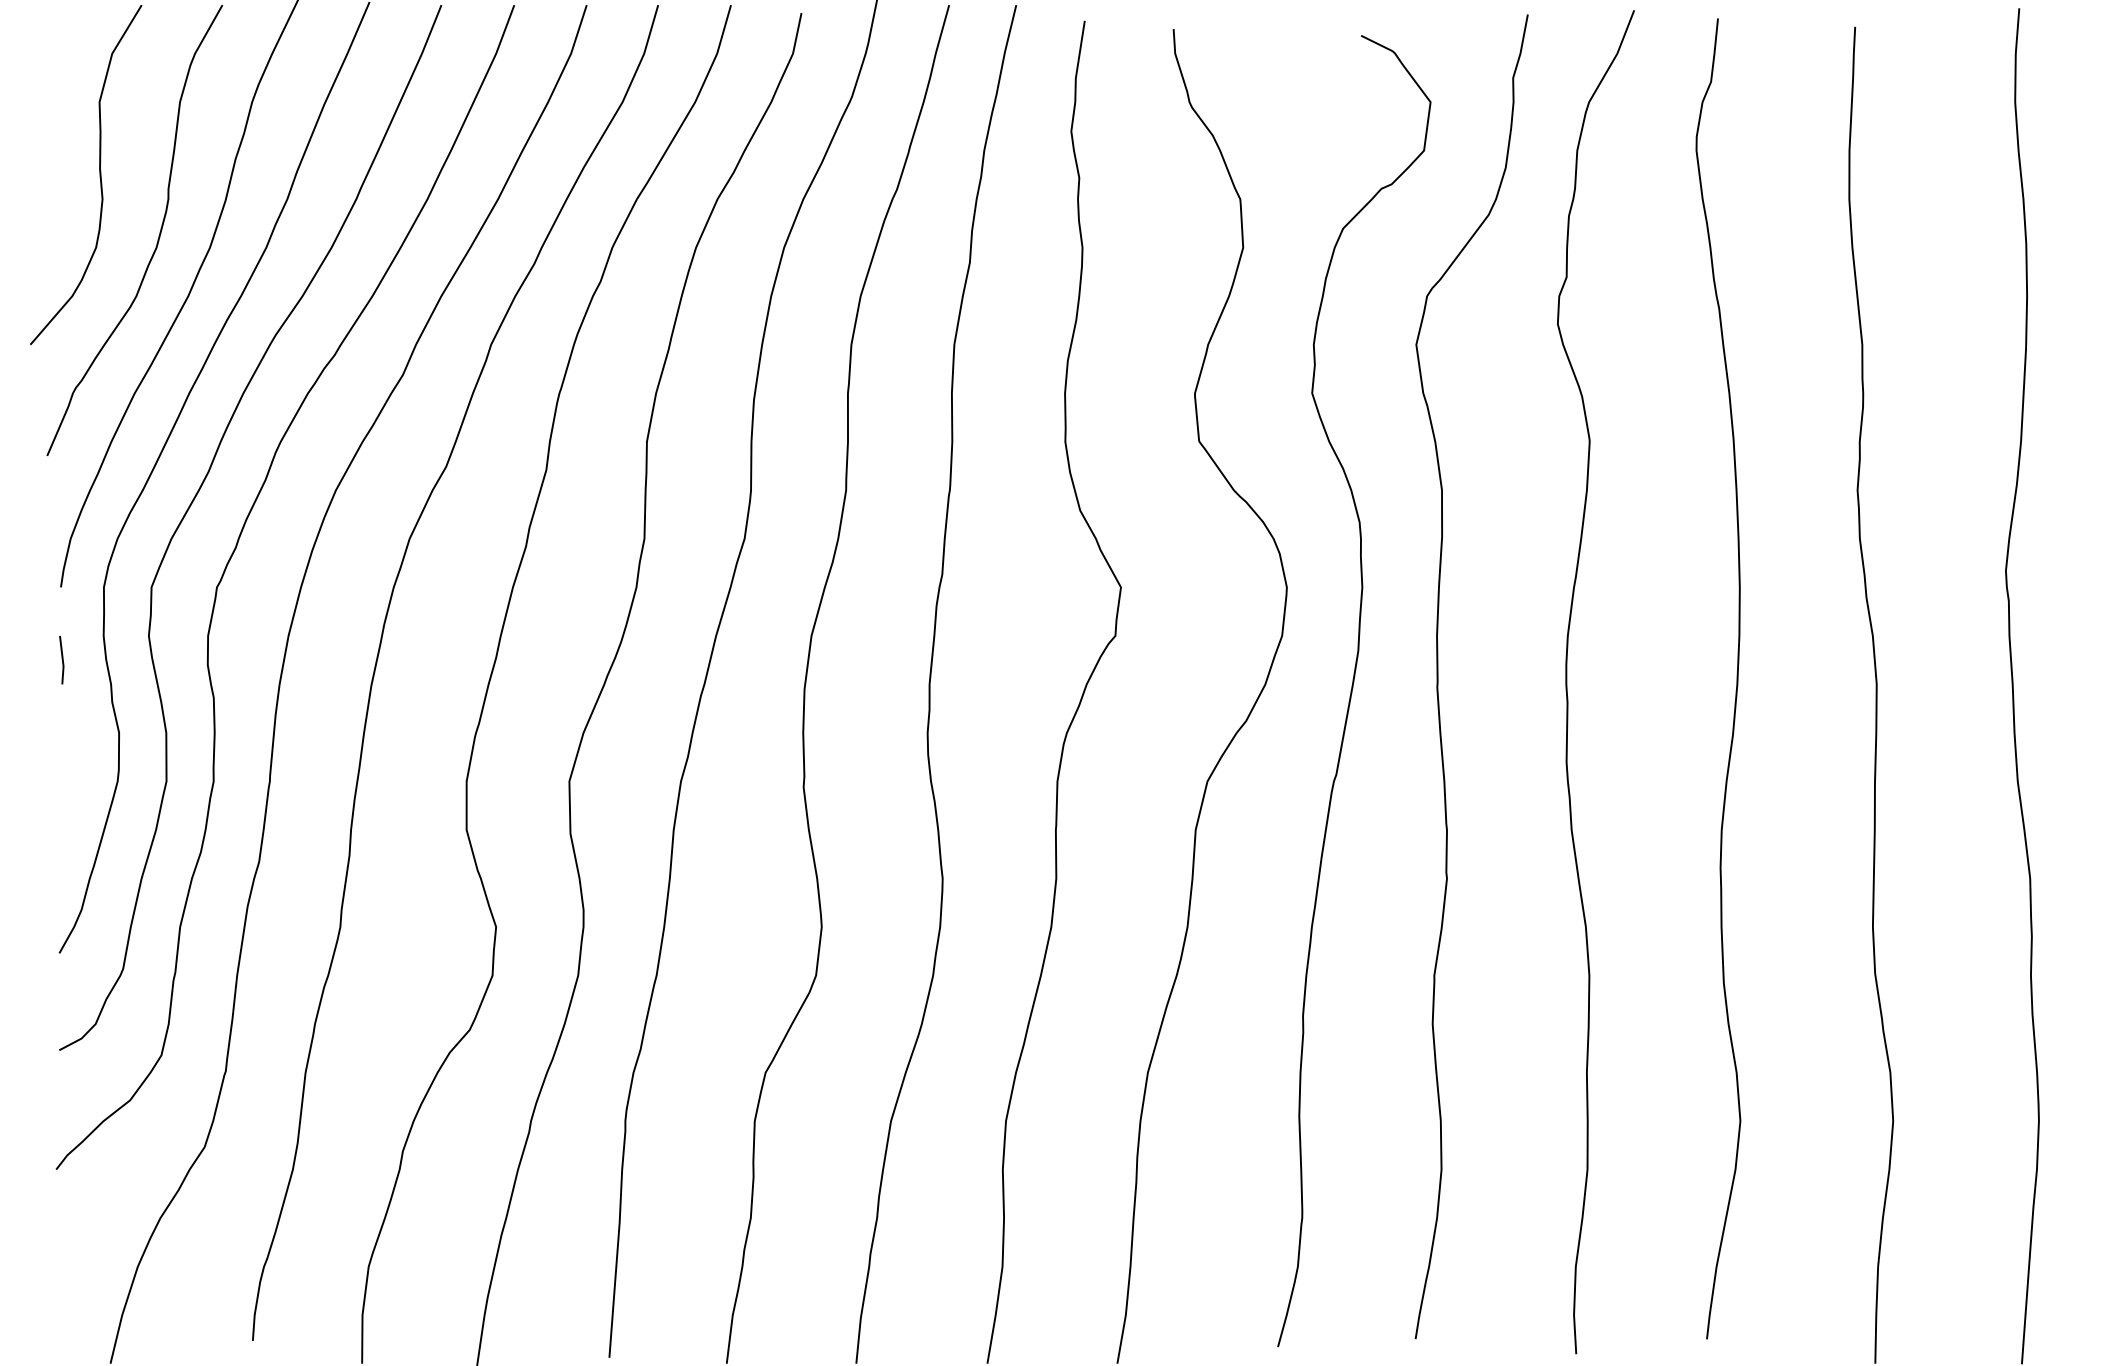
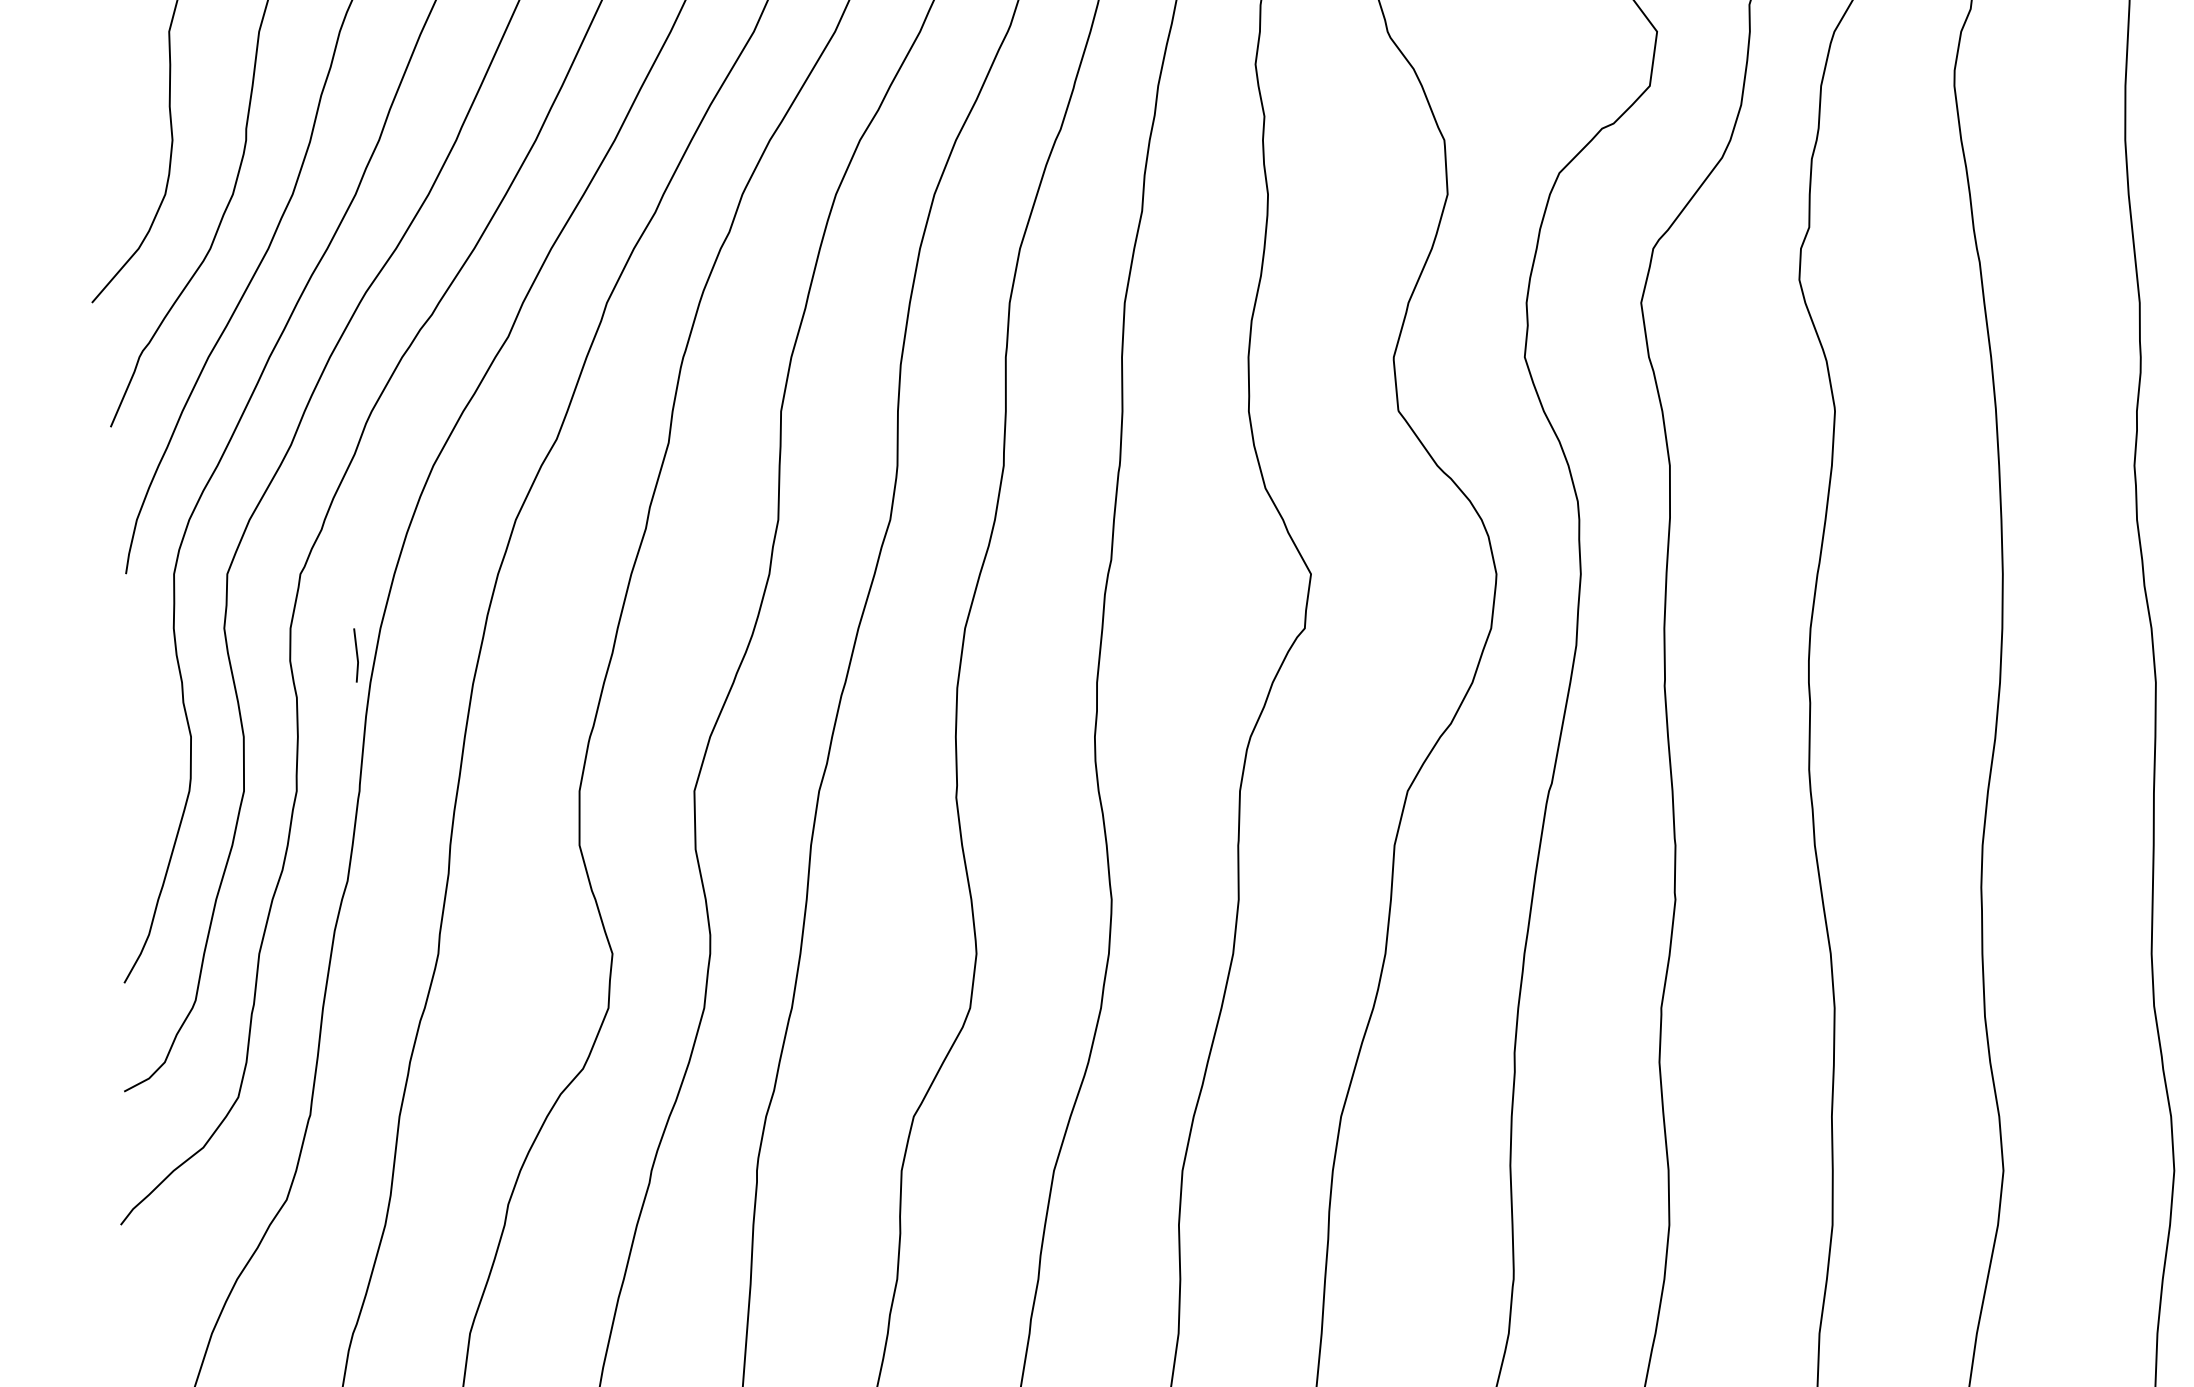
line: (61, 659) -> (355, 654), moved

